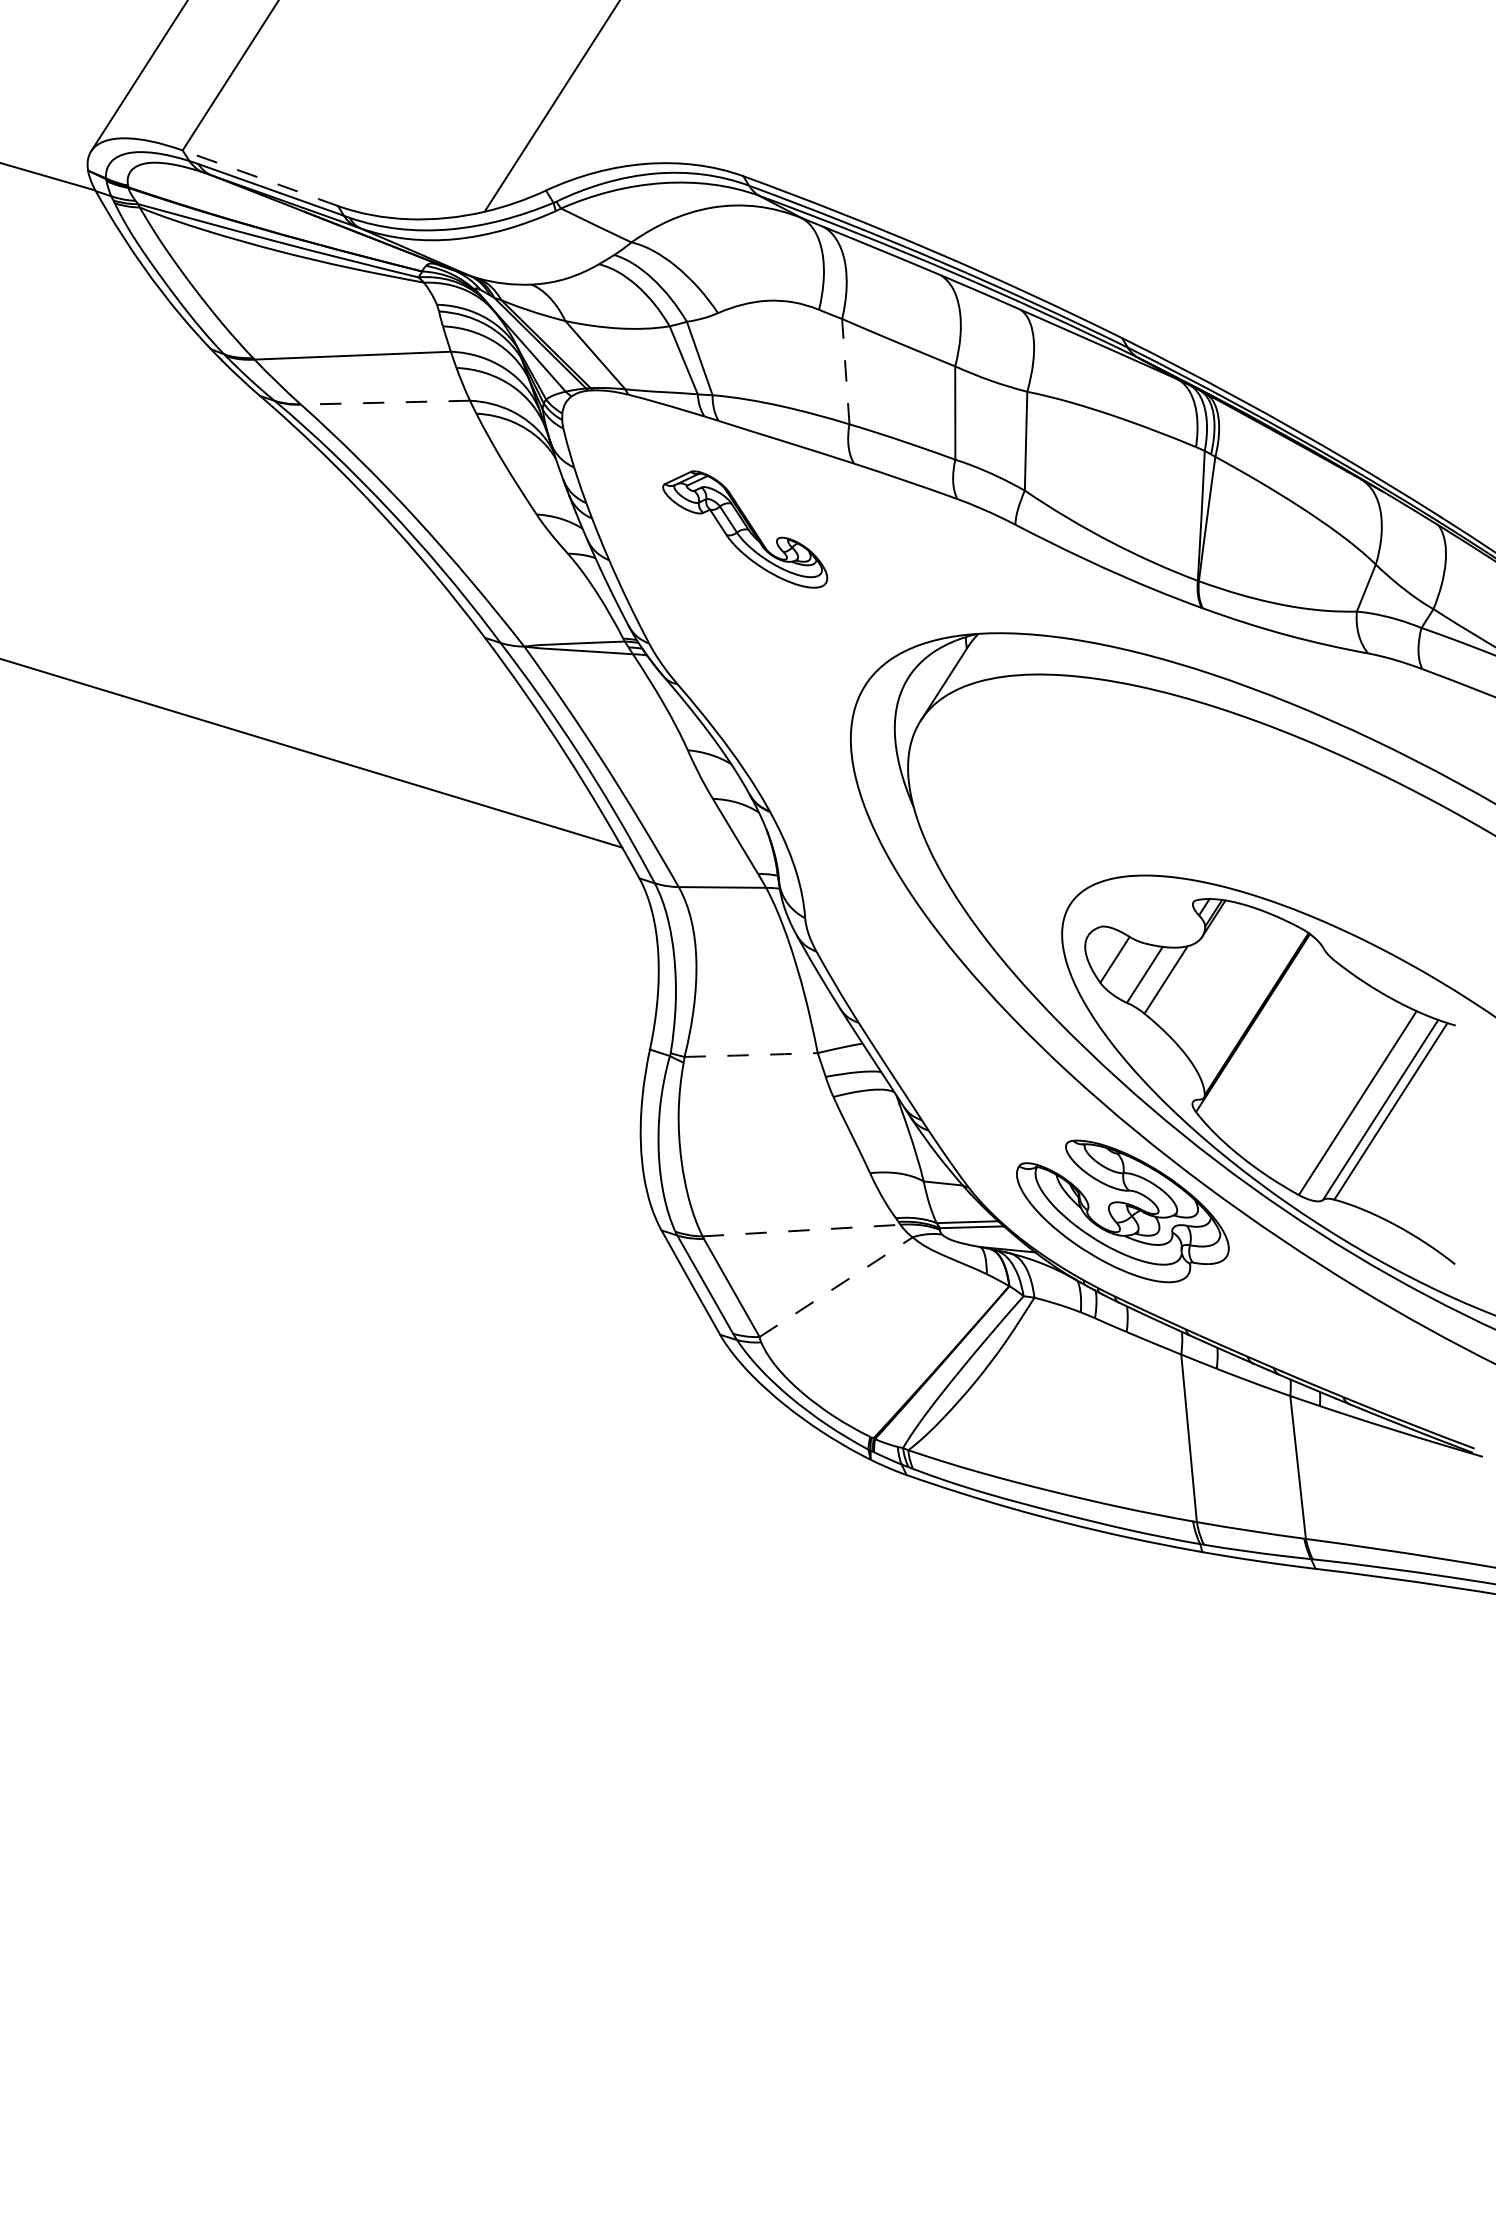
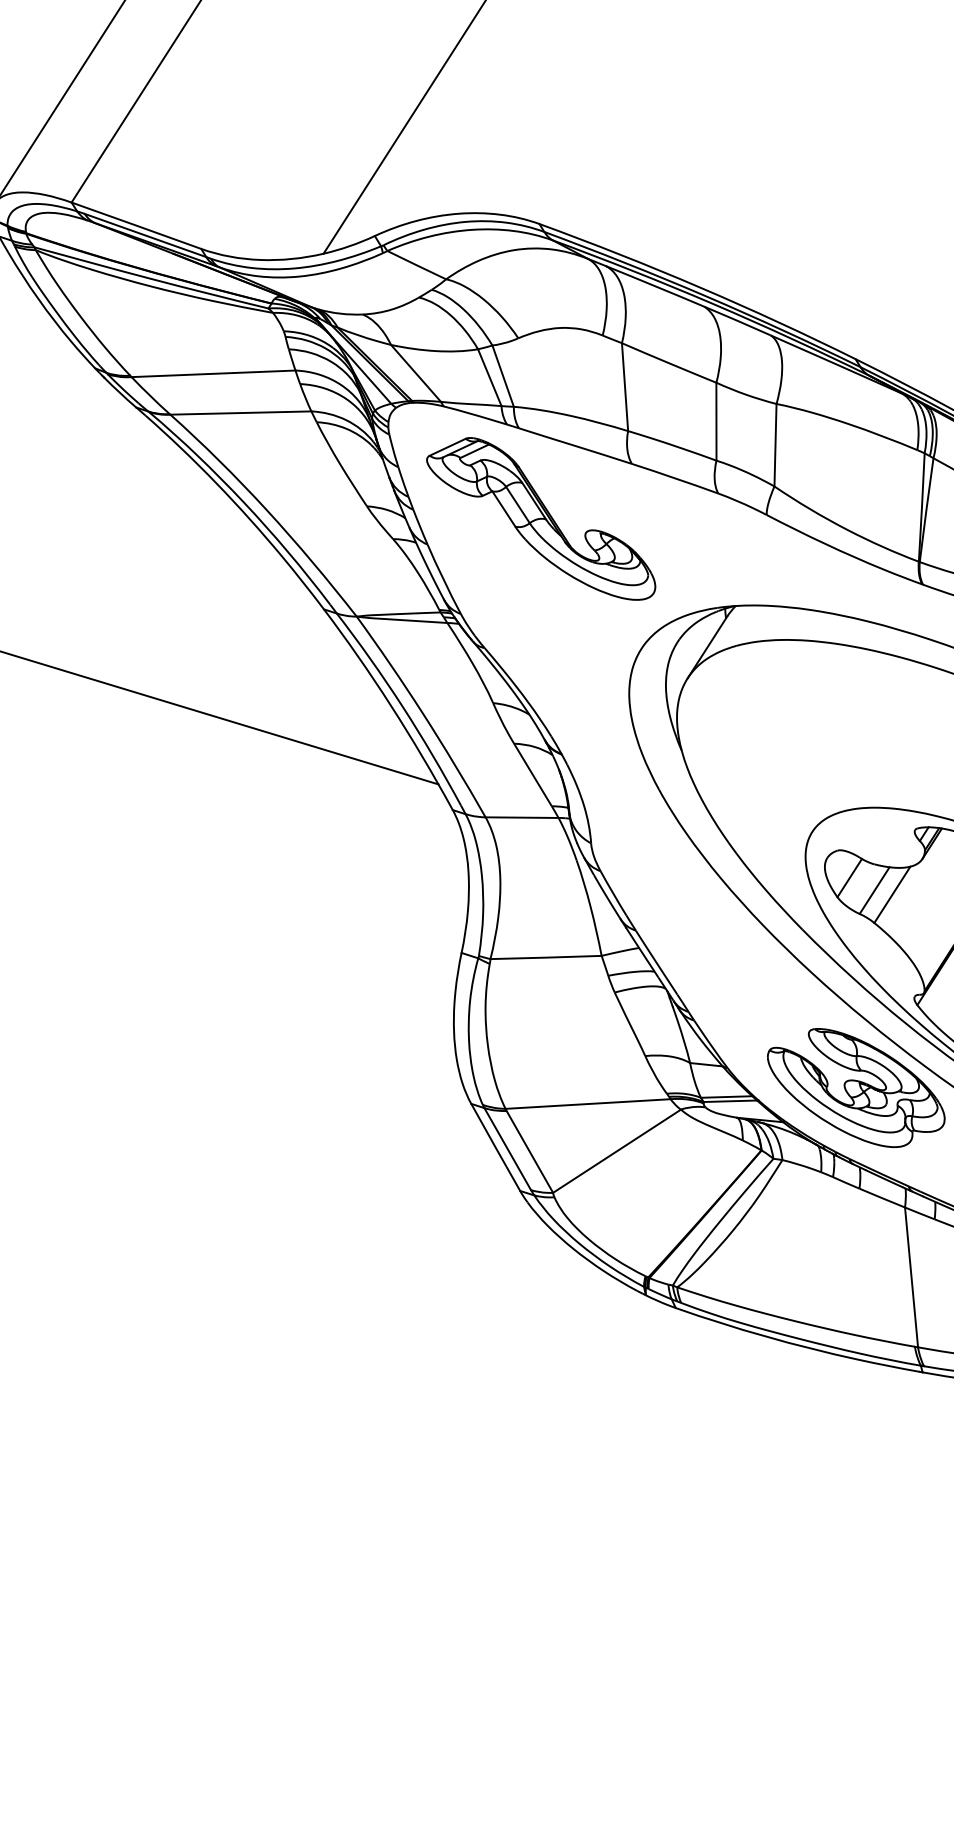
arc: (260, 178) -> (136, 225), dashed -> solid
line: (845, 371) -> (624, 387), dashed -> solid
line: (385, 402) -> (240, 412), dashed -> solid
part: (744, 529) -> (540, 518), size x1.67
arc: (751, 1055) -> (546, 957), dashed -> solid
line: (802, 1230) -> (588, 1103), dashed -> solid
line: (836, 1286) -> (617, 1150), dashed -> solid

